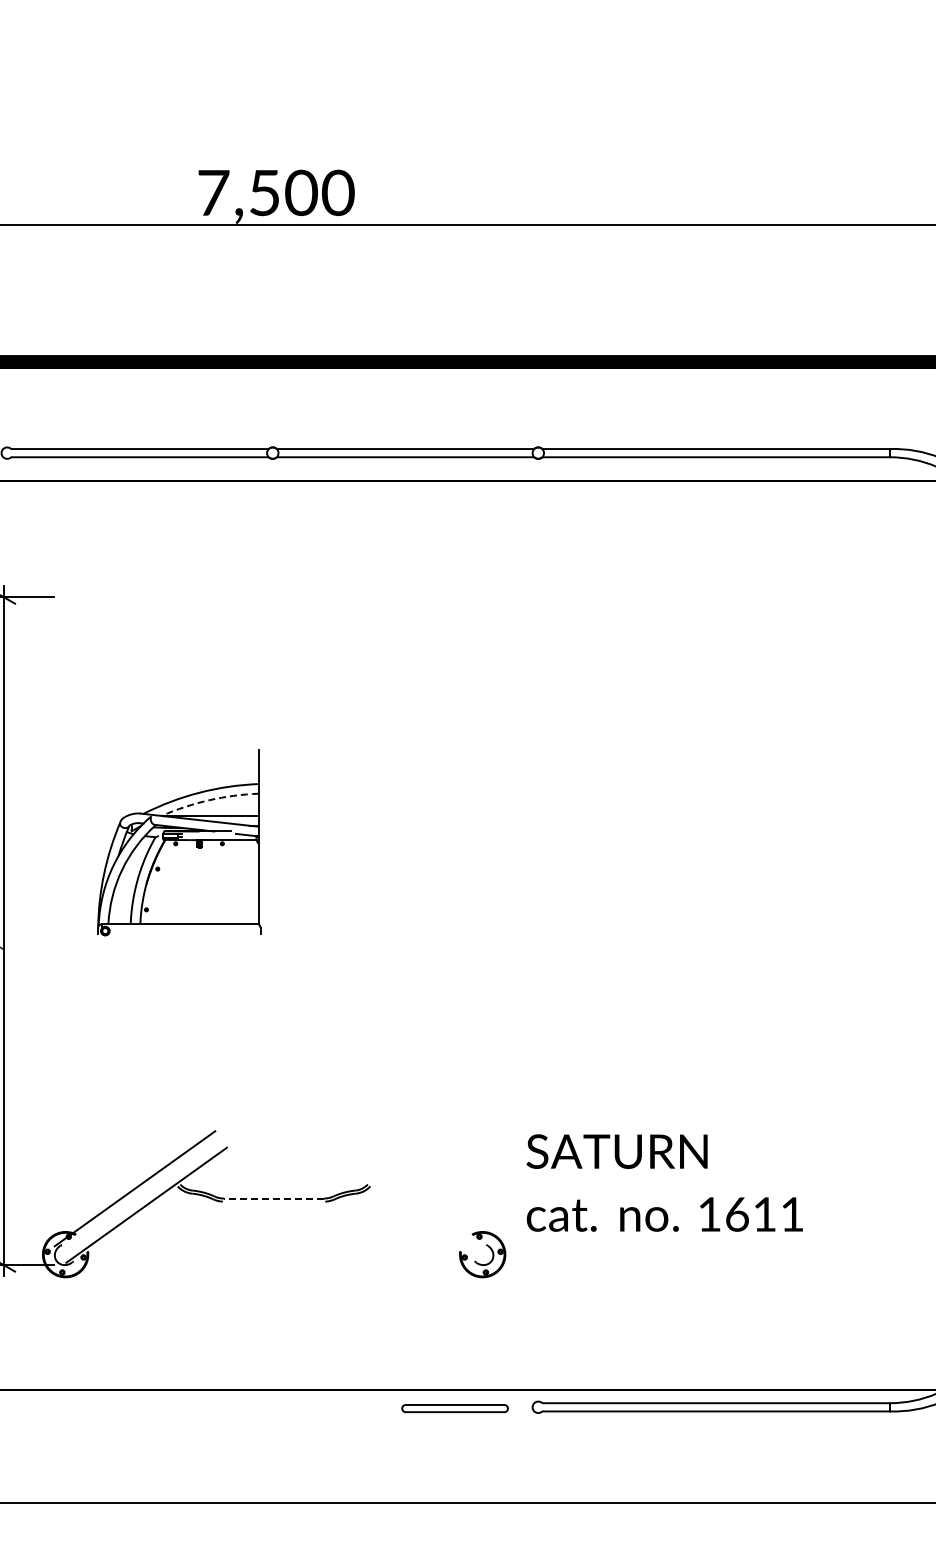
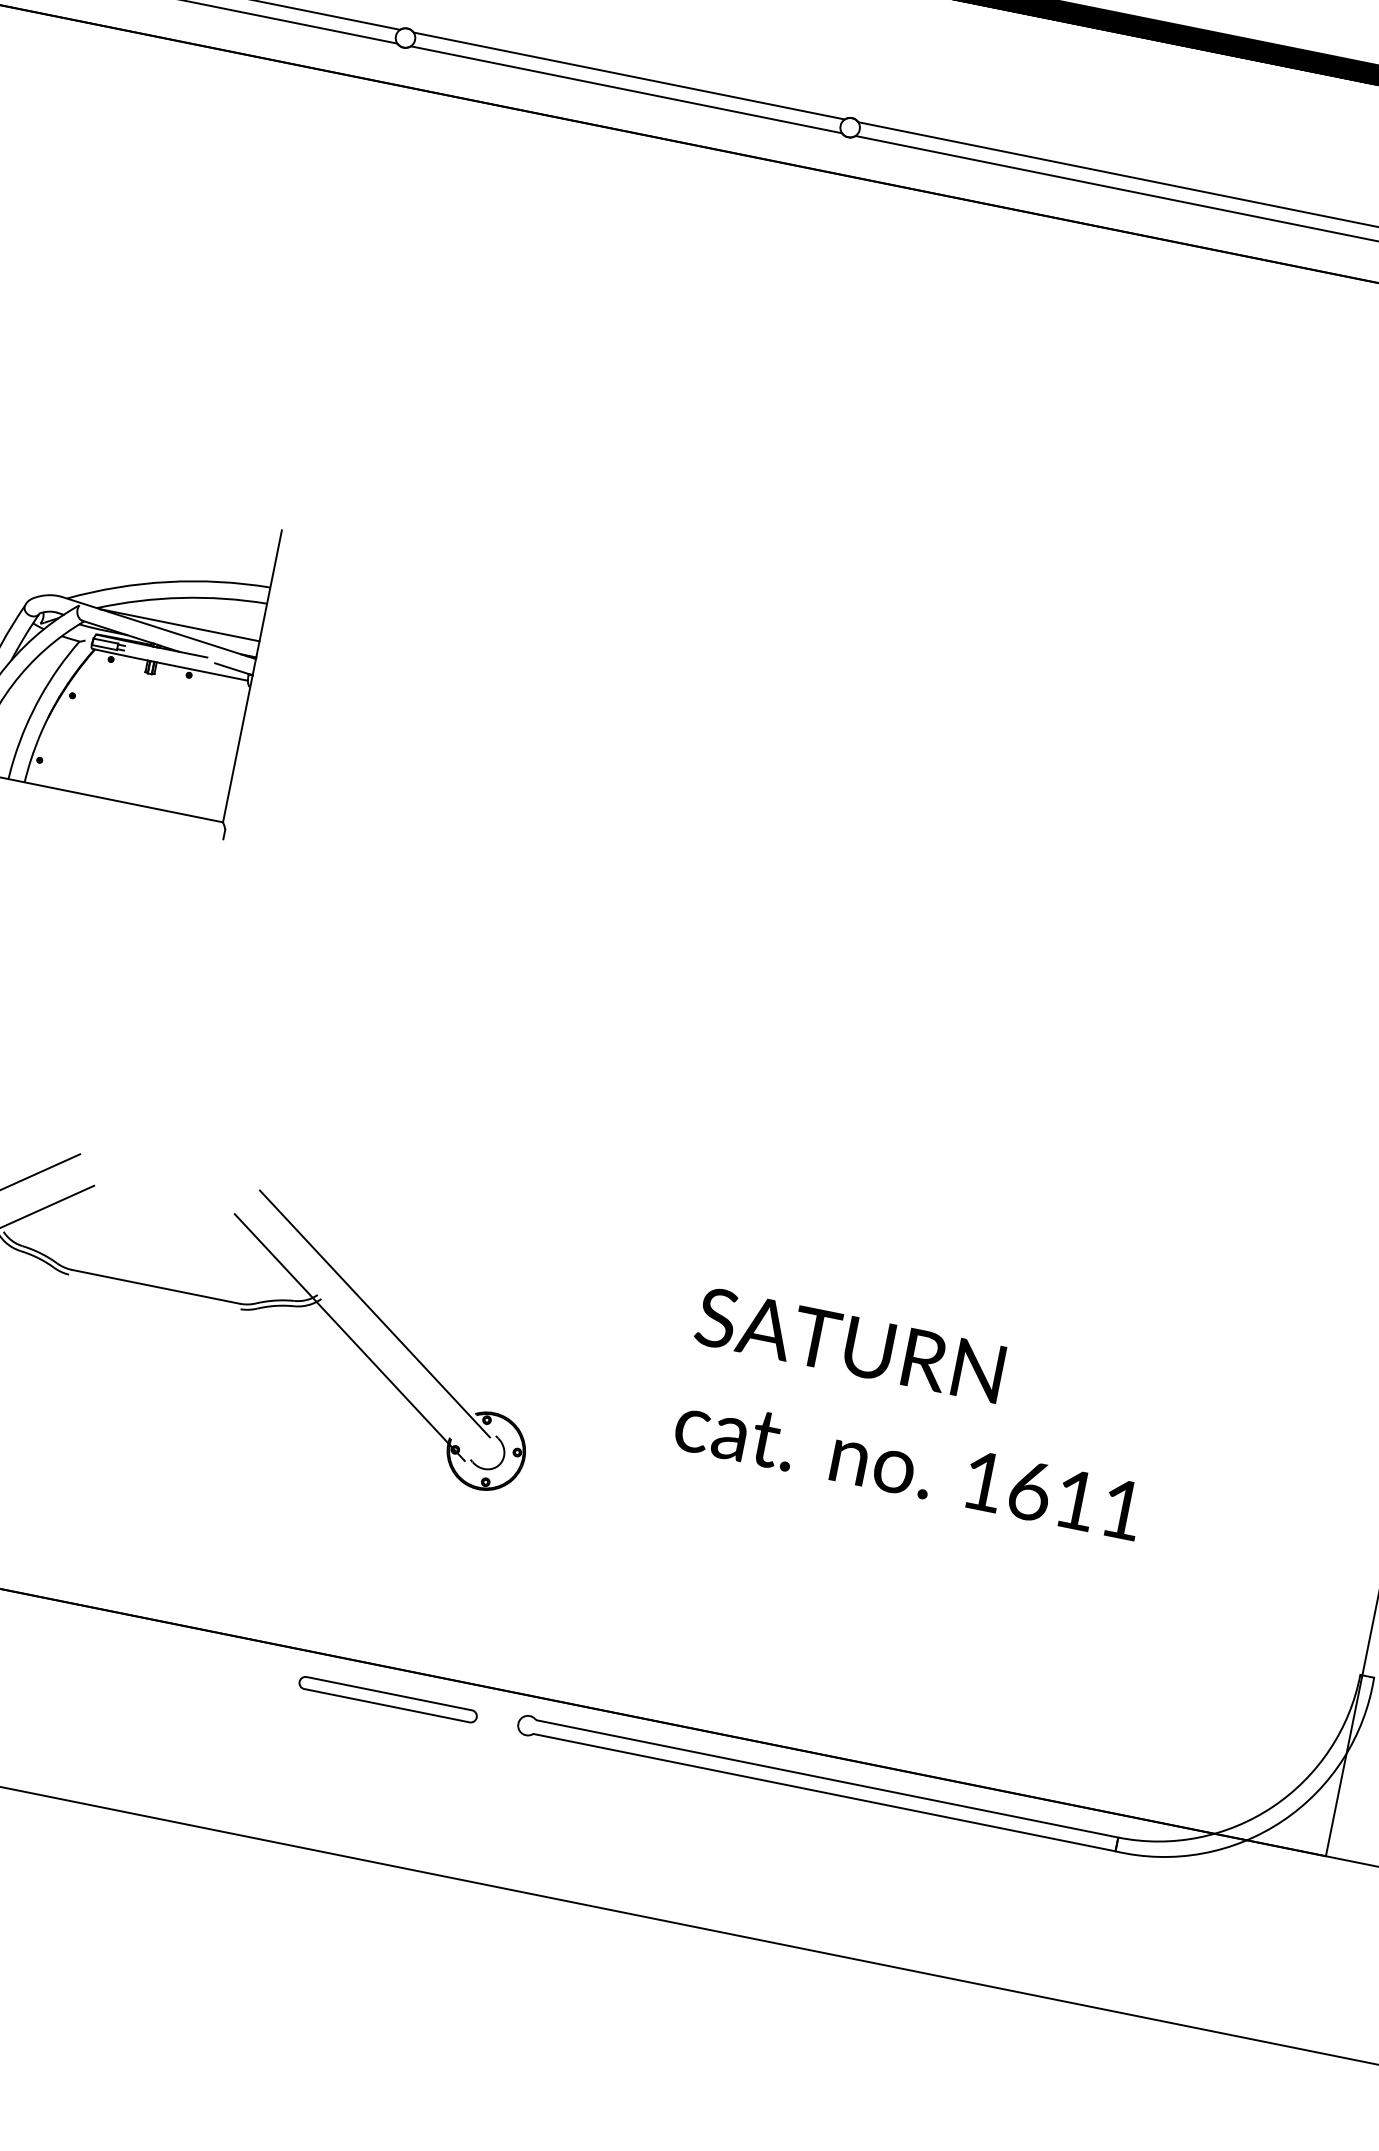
arc: (209, 800) -> (182, 598), dashed -> solid
text: (664, 1182) -> (919, 1412), moved
line: (402, 1188) -> (374, 1313), added
line: (274, 1198) -> (156, 1286), dashed -> solid
line: (390, 1204) -> (348, 1336), added

